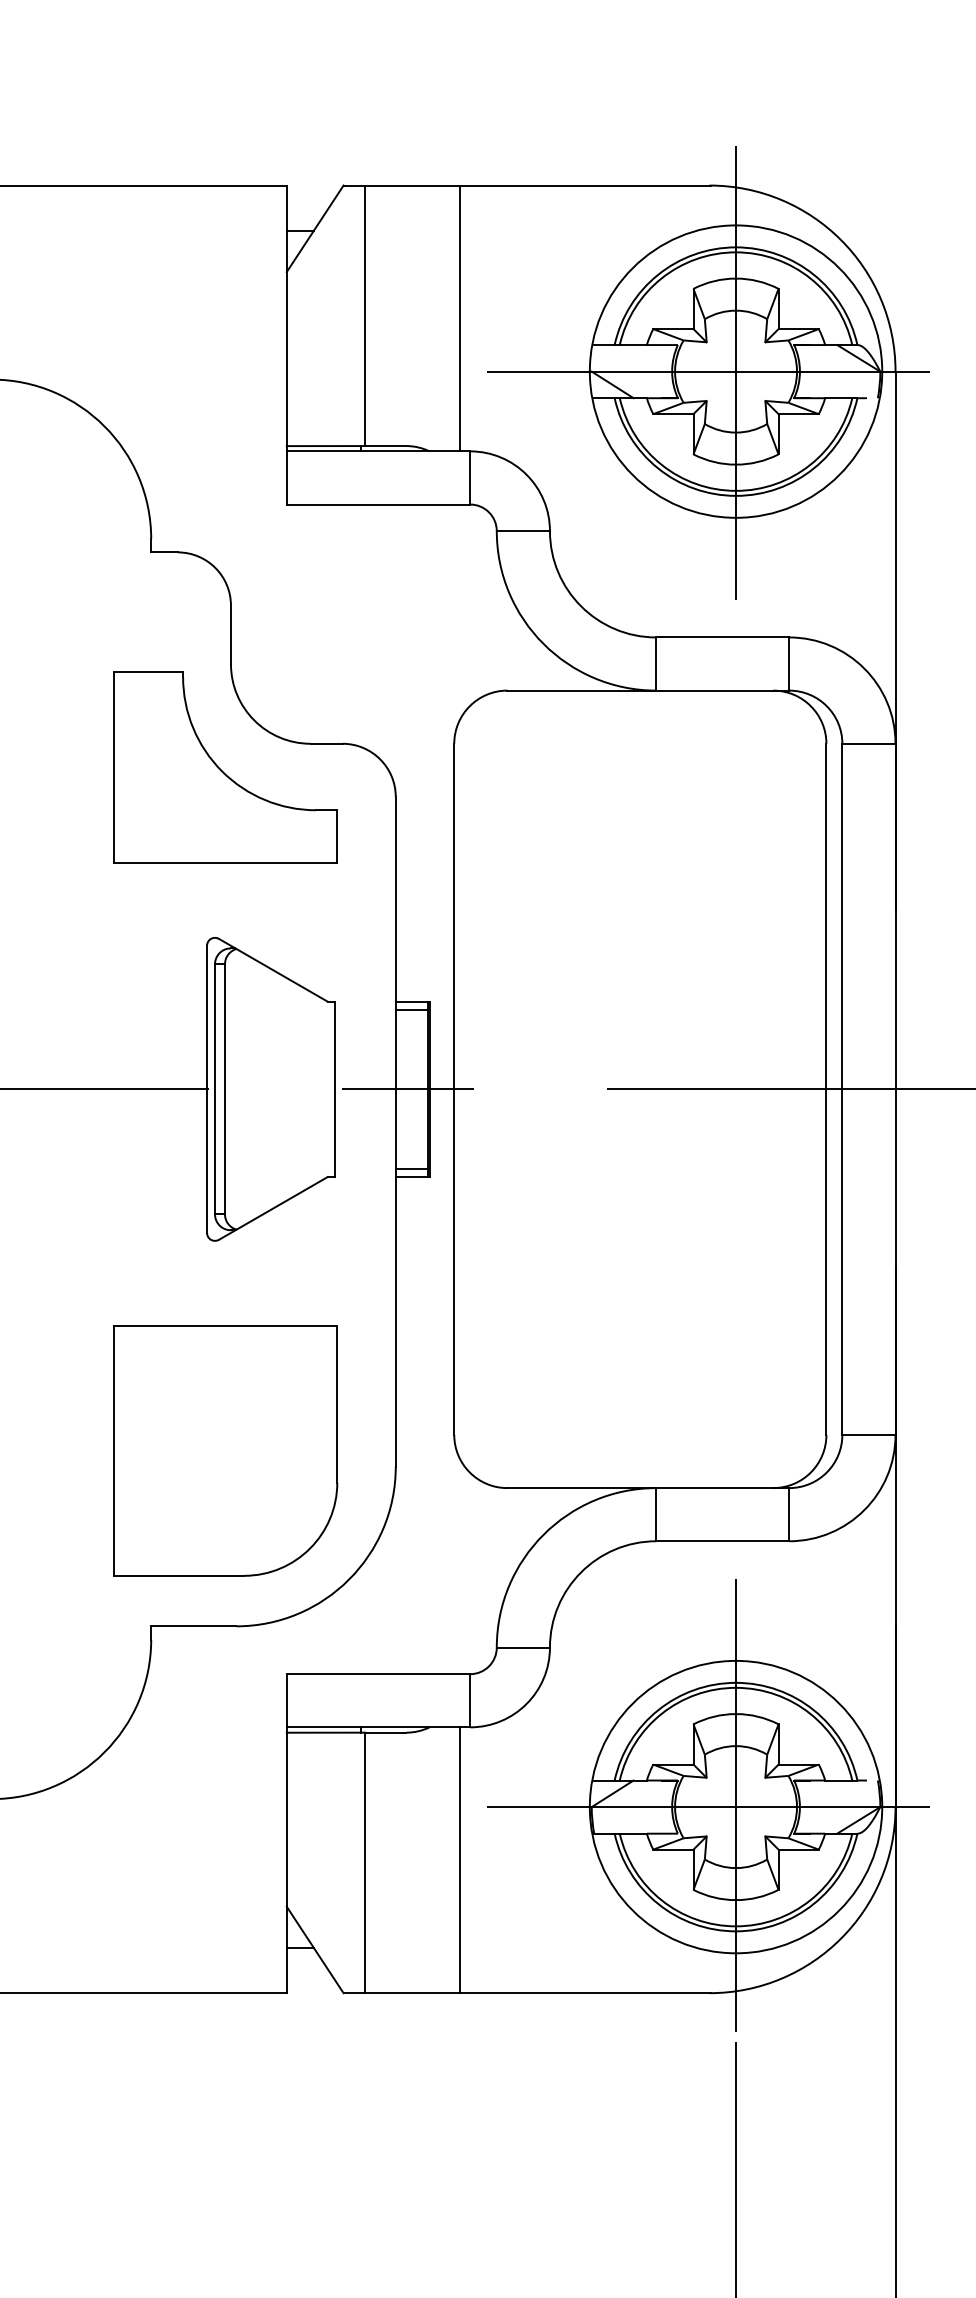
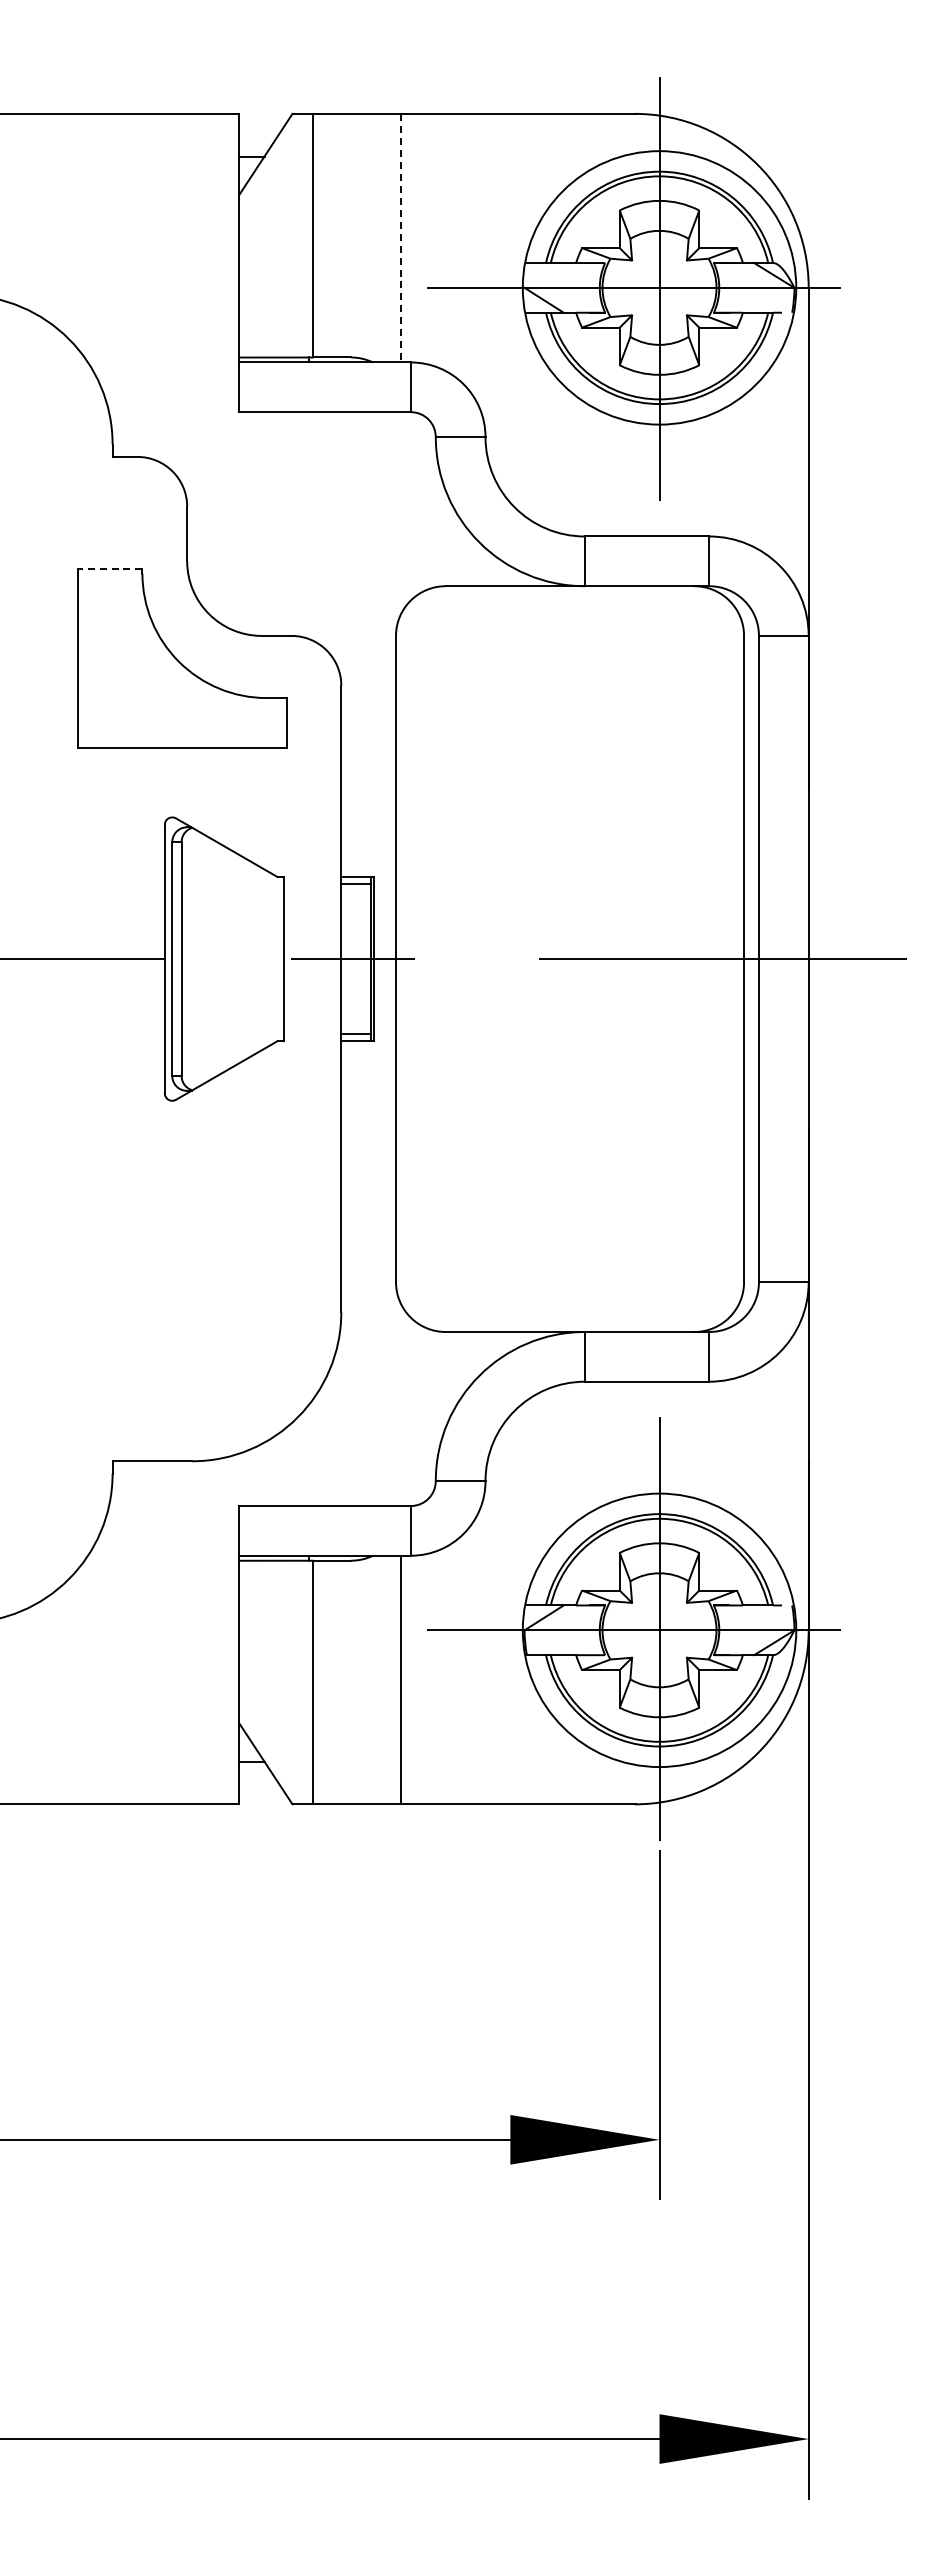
line: (459, 318) -> (400, 238), solid -> dashed
line: (147, 671) -> (109, 568), solid -> dashed
part: (225, 1450) -> (182, 1296), removed

